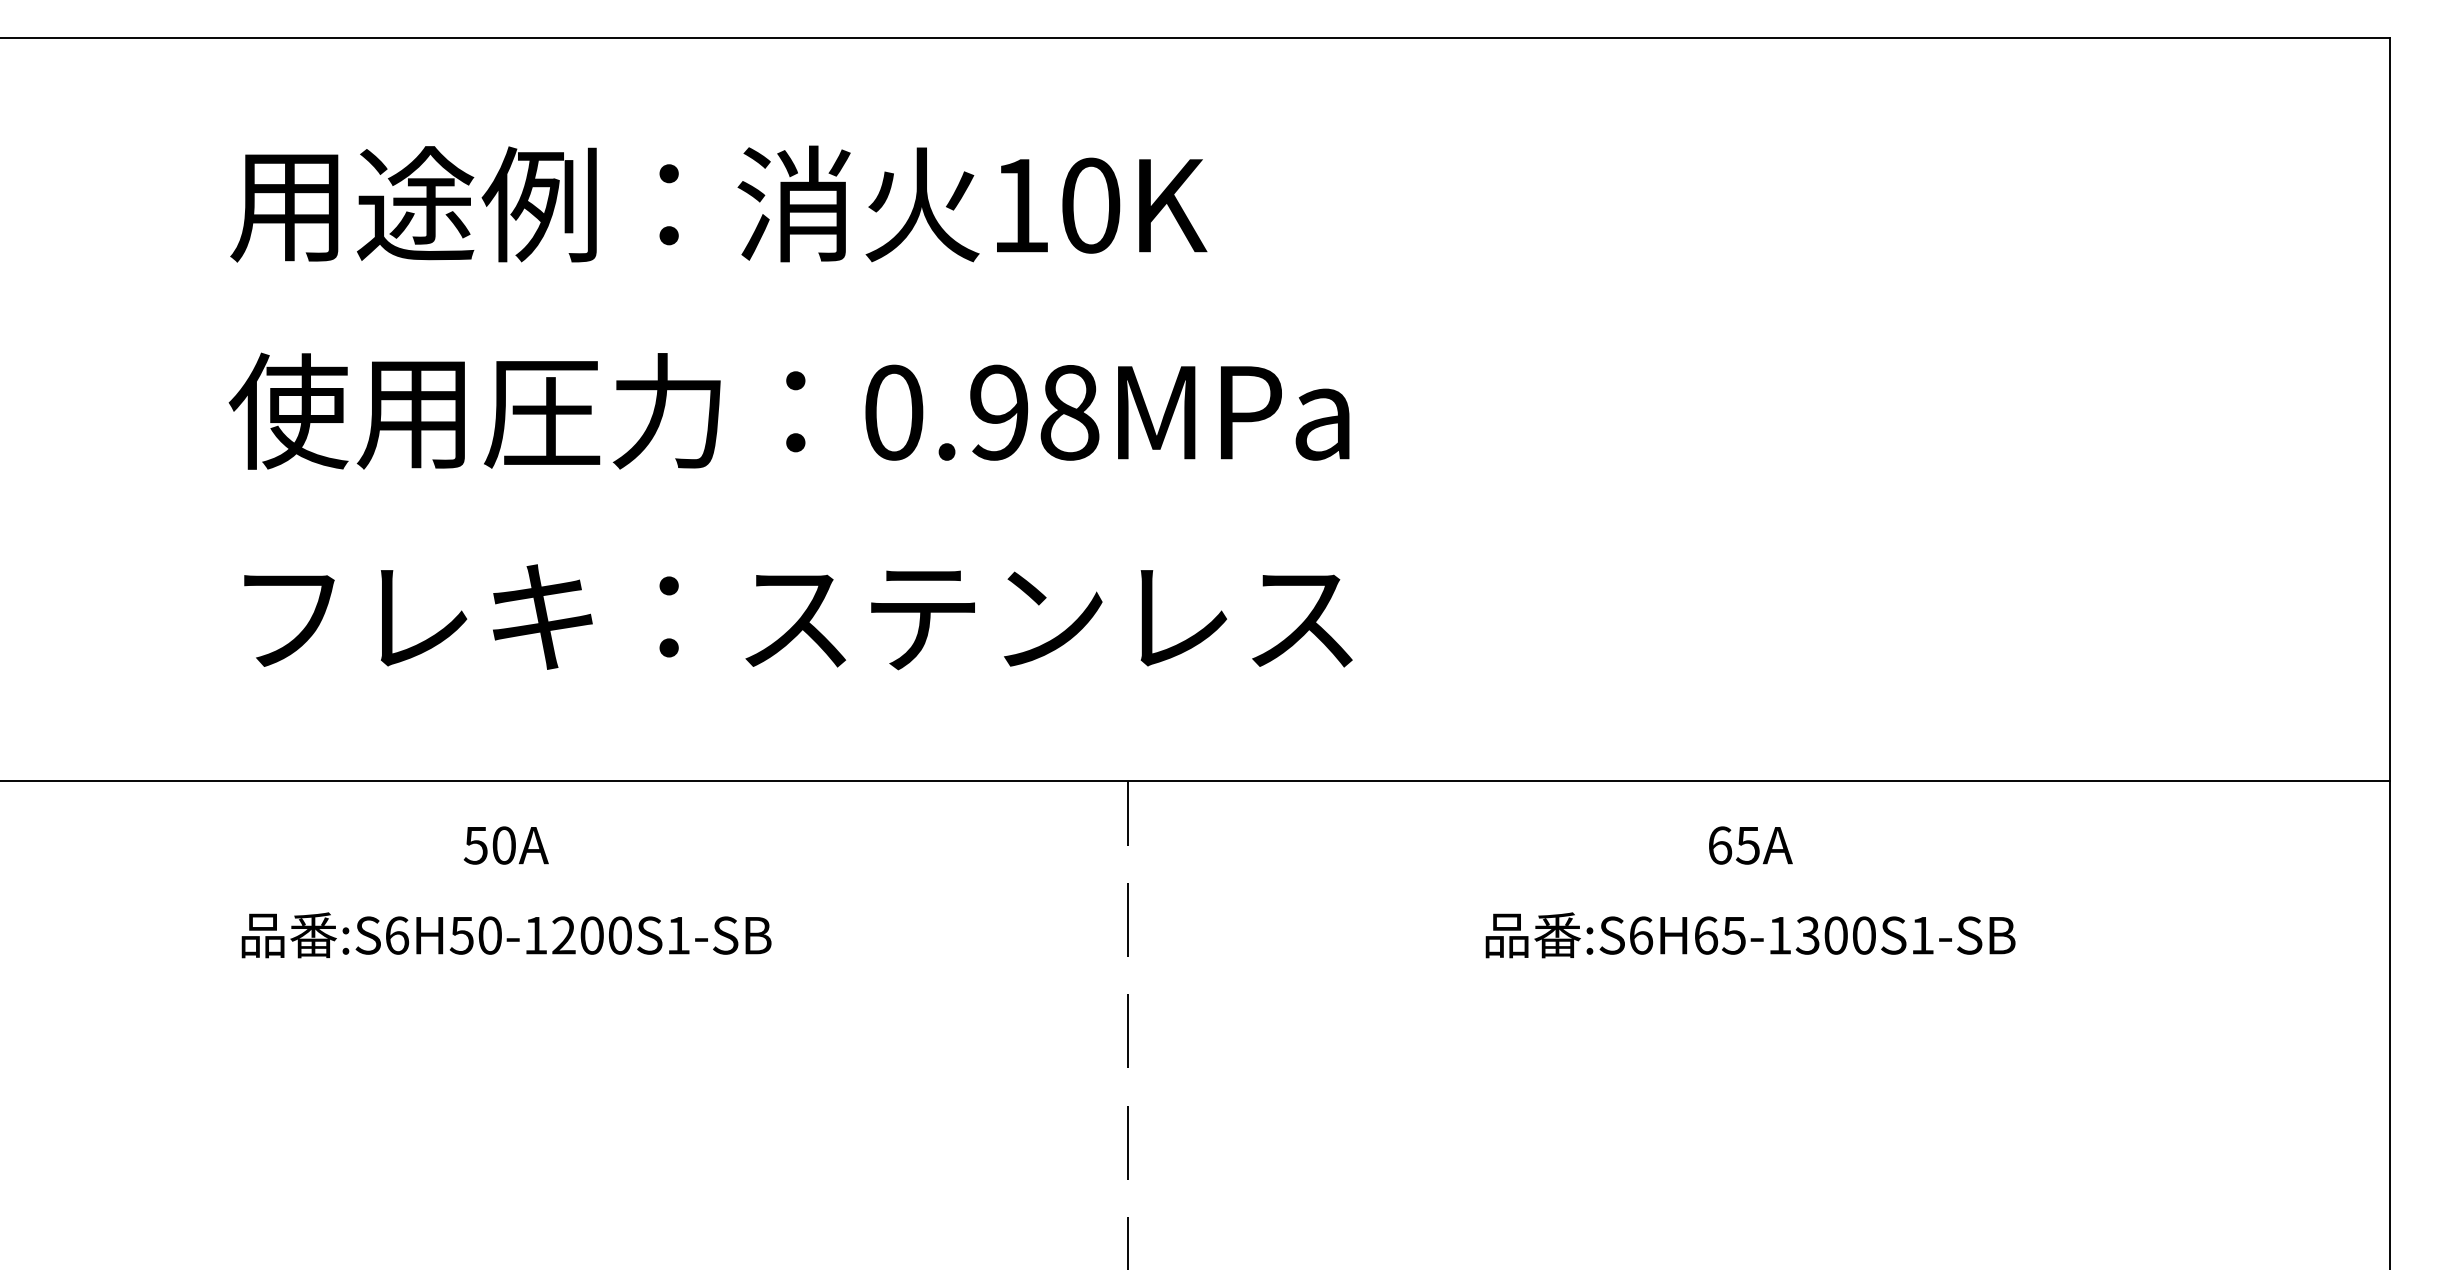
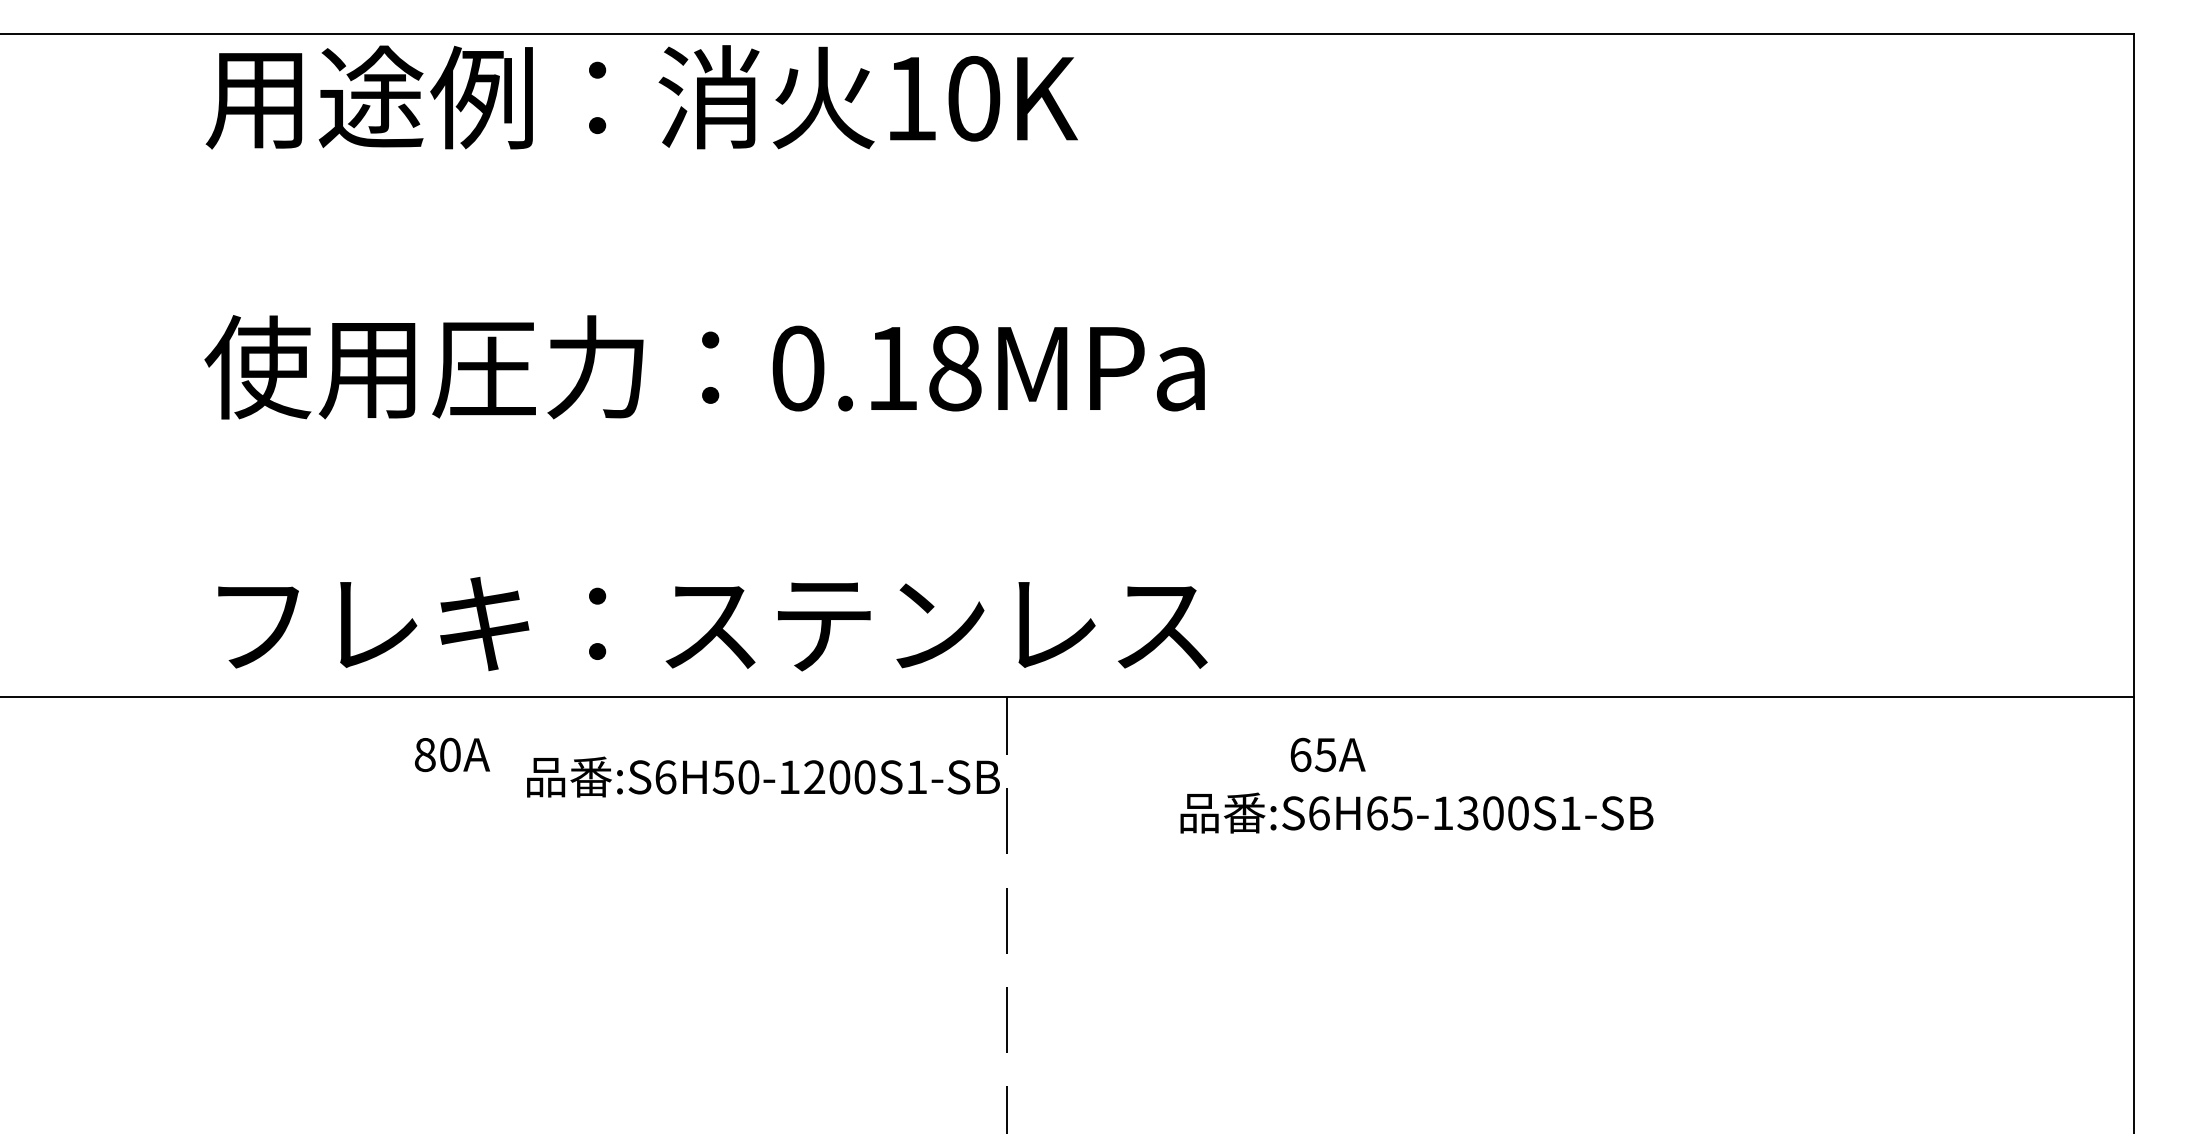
text: (718, 204) -> (641, 97), moved
text: (998, 412) -> (891, 368), 0.98MPa -> 0.18MPa
text: (797, 617) -> (712, 624), moved
text: (475, 845) -> (424, 754), 50A -> 80A
text: (1750, 845) -> (1327, 754), moved
text: (506, 934) -> (763, 776), moved
text: (1750, 934) -> (1416, 812), moved

